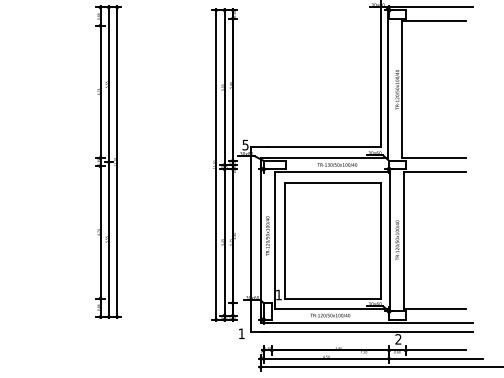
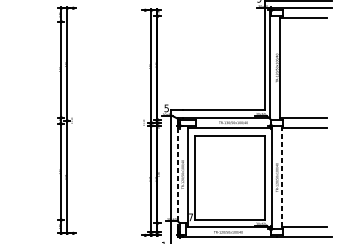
line: (117, 162) -> (73, 121), removed
line: (216, 164) -> (145, 122), removed
line: (404, 239) -> (282, 177), solid -> dashed
line: (260, 240) -> (177, 177), solid -> dashed
text: (278, 294) -> (190, 217), 1 -> 7

